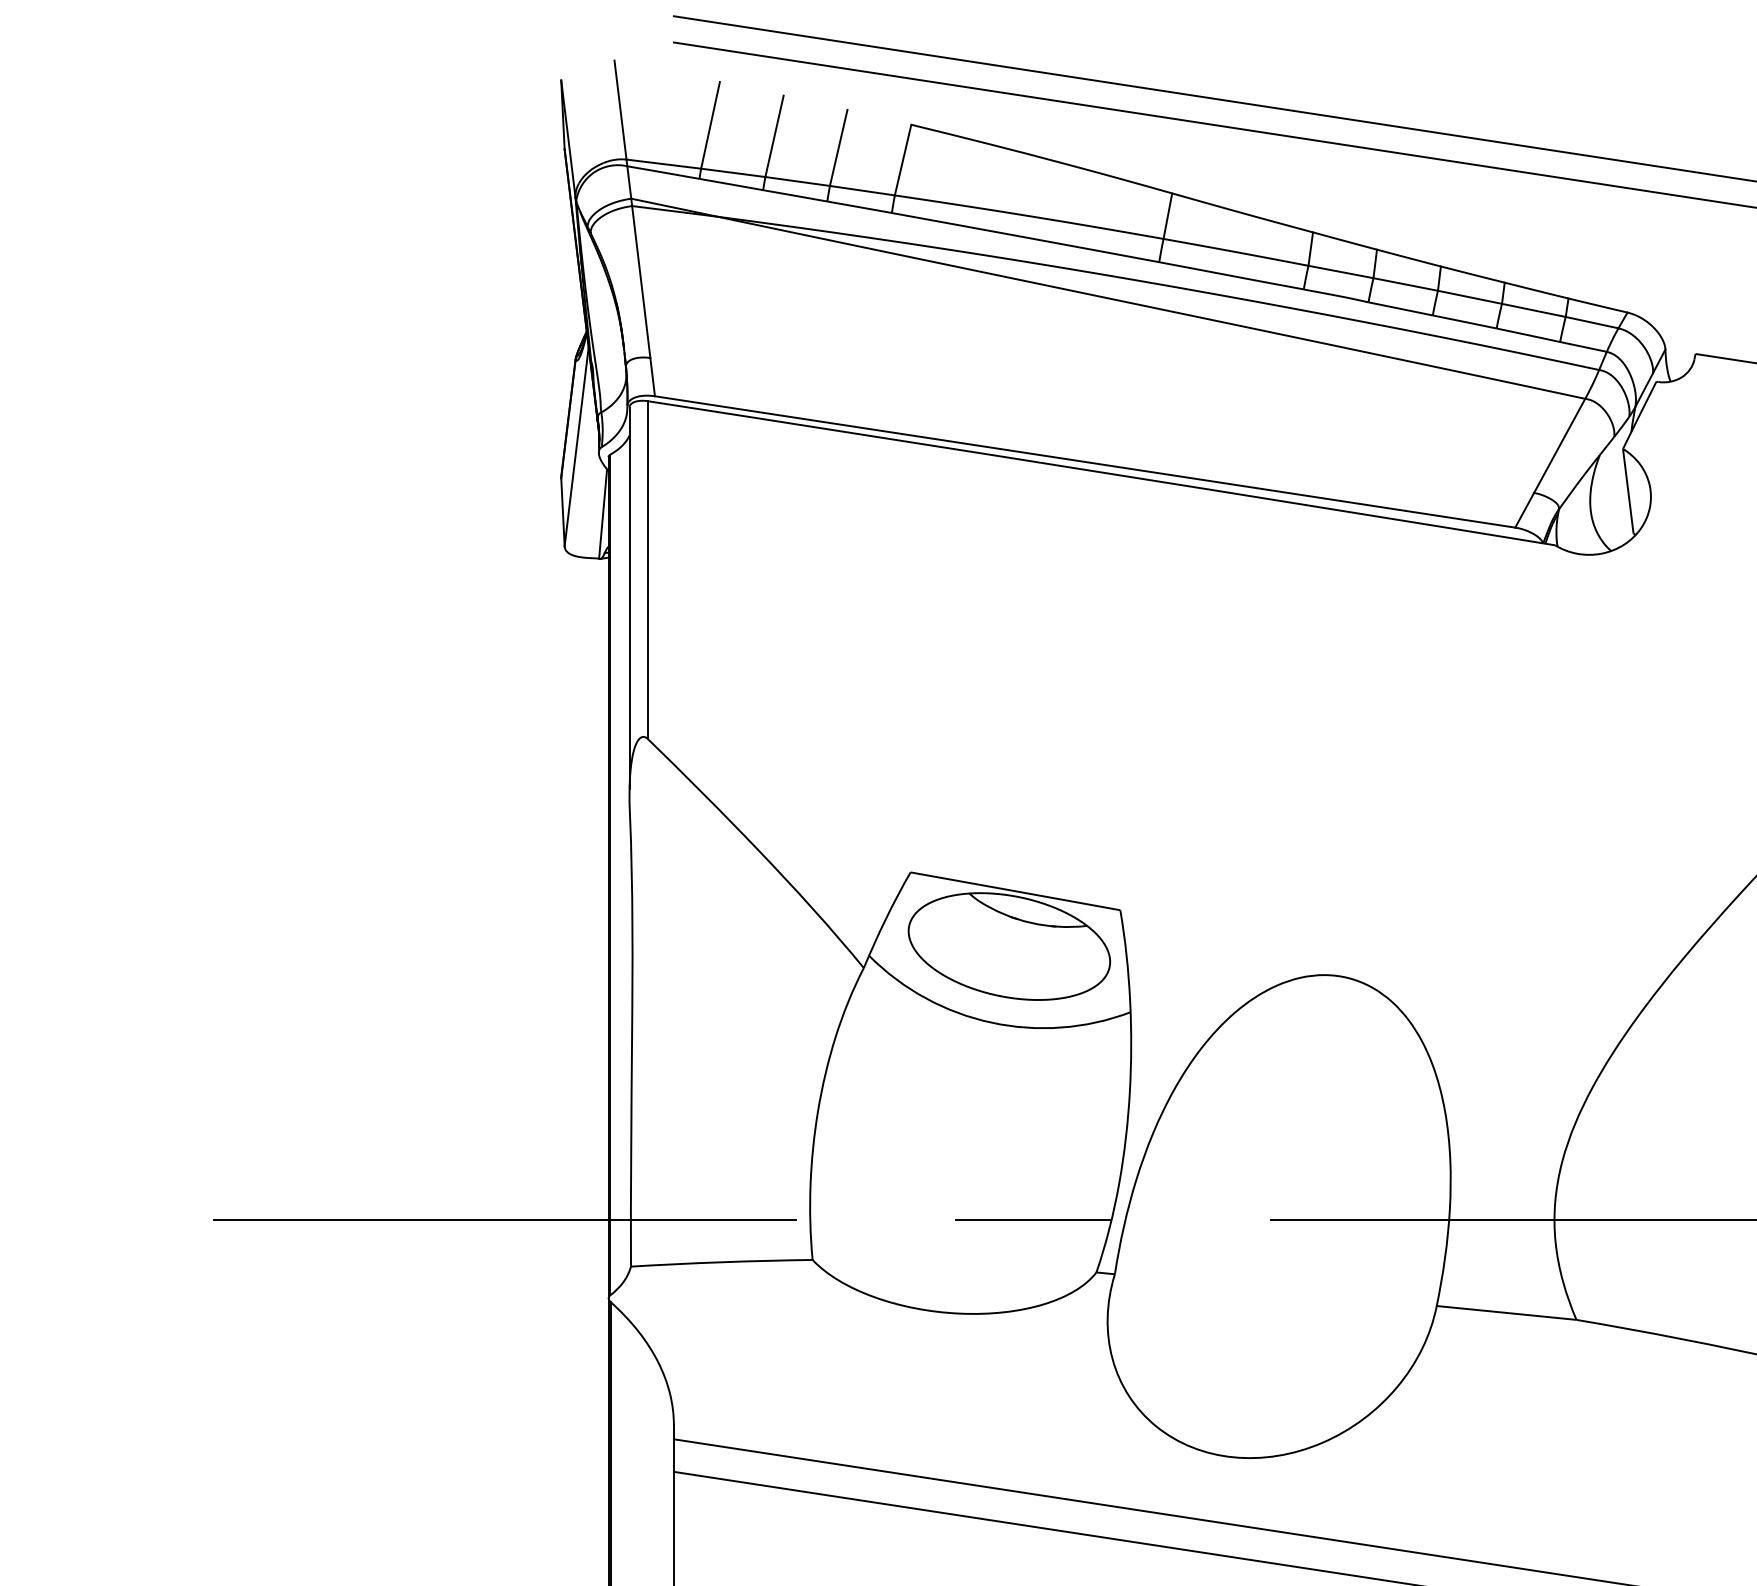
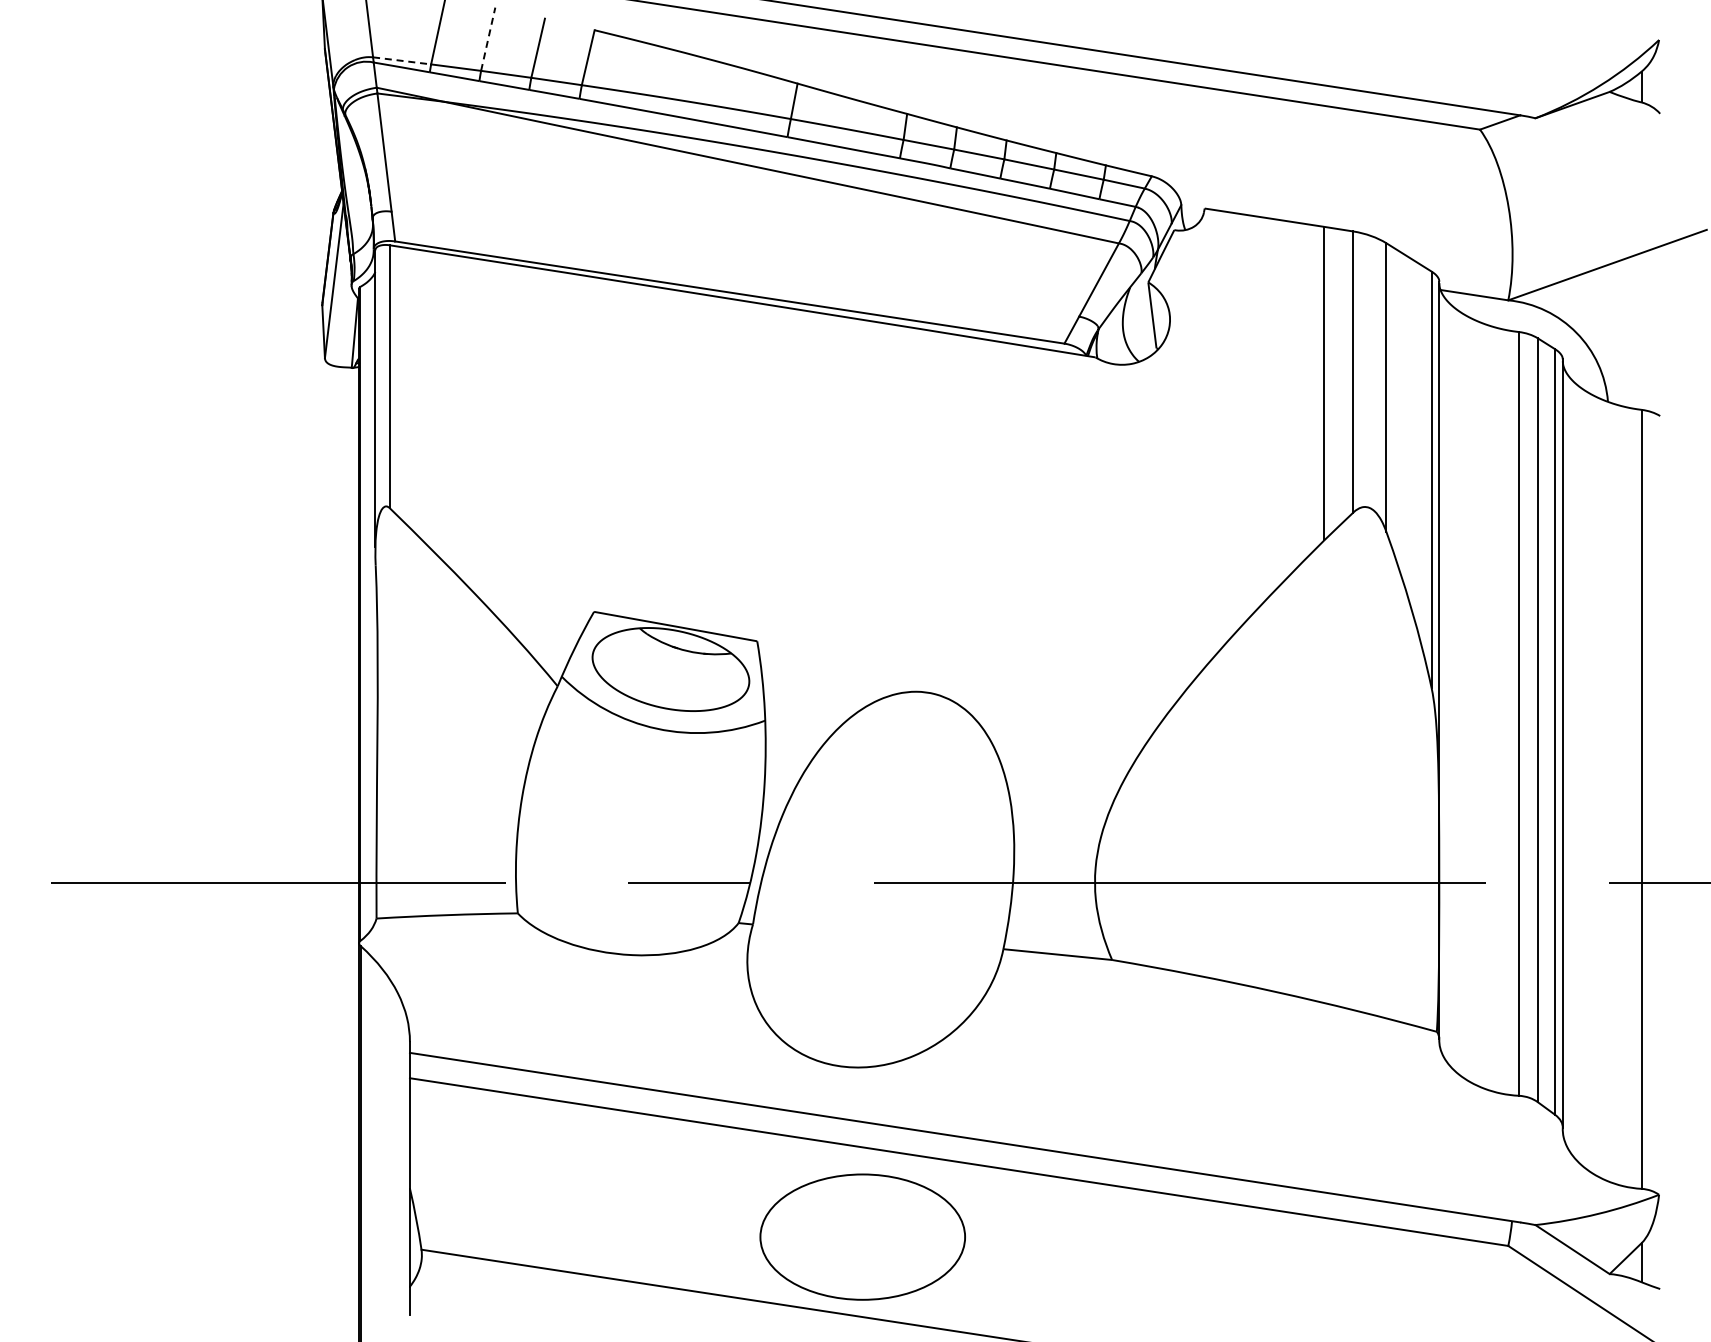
line: (774, 135) -> (488, 38), solid -> dashed
line: (664, 163) -> (402, 60), solid -> dashed

